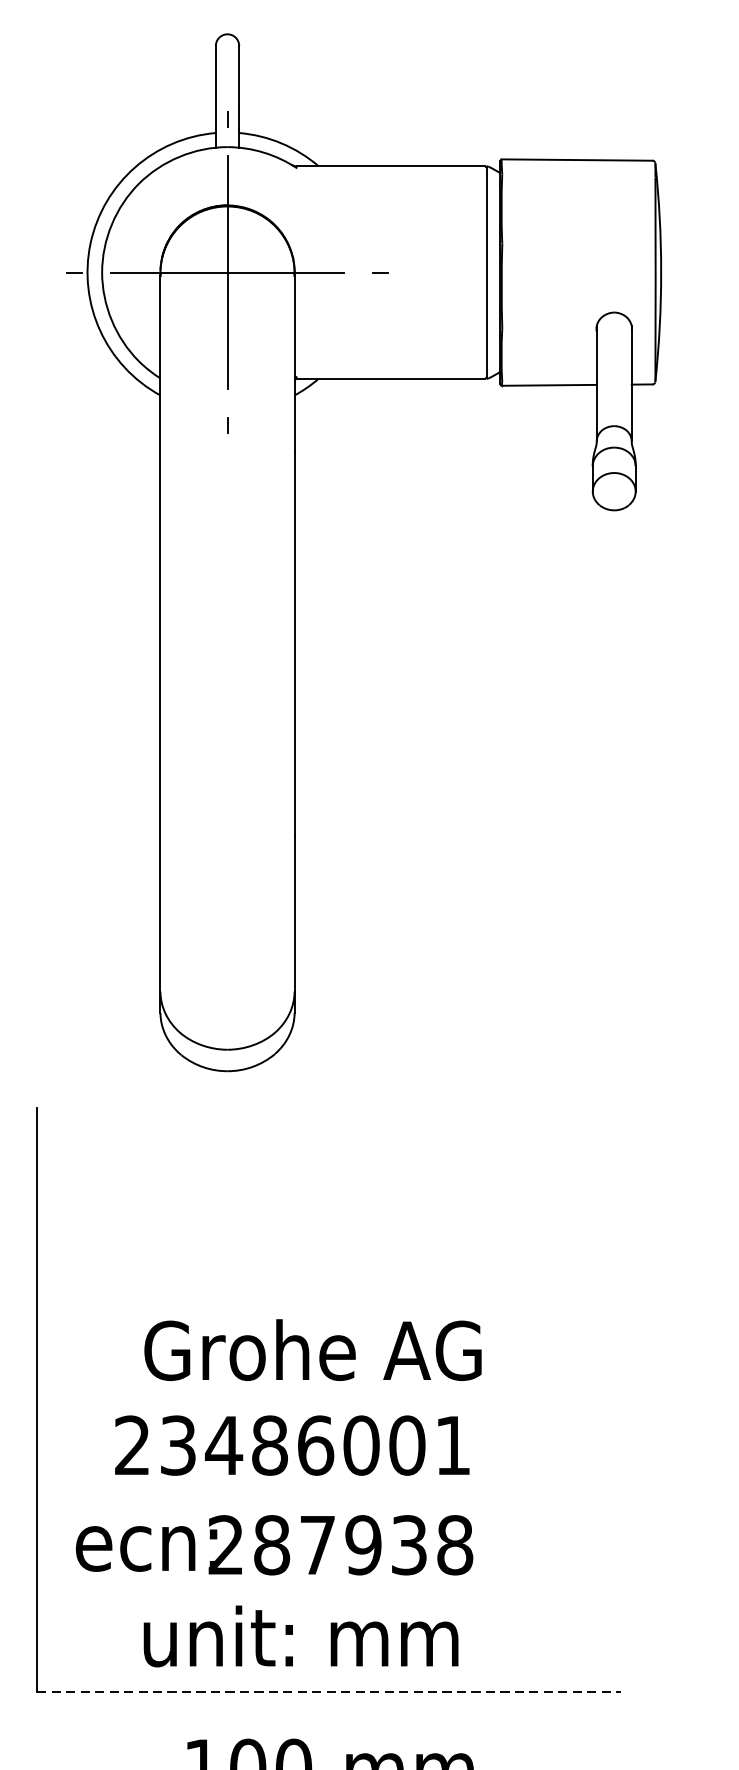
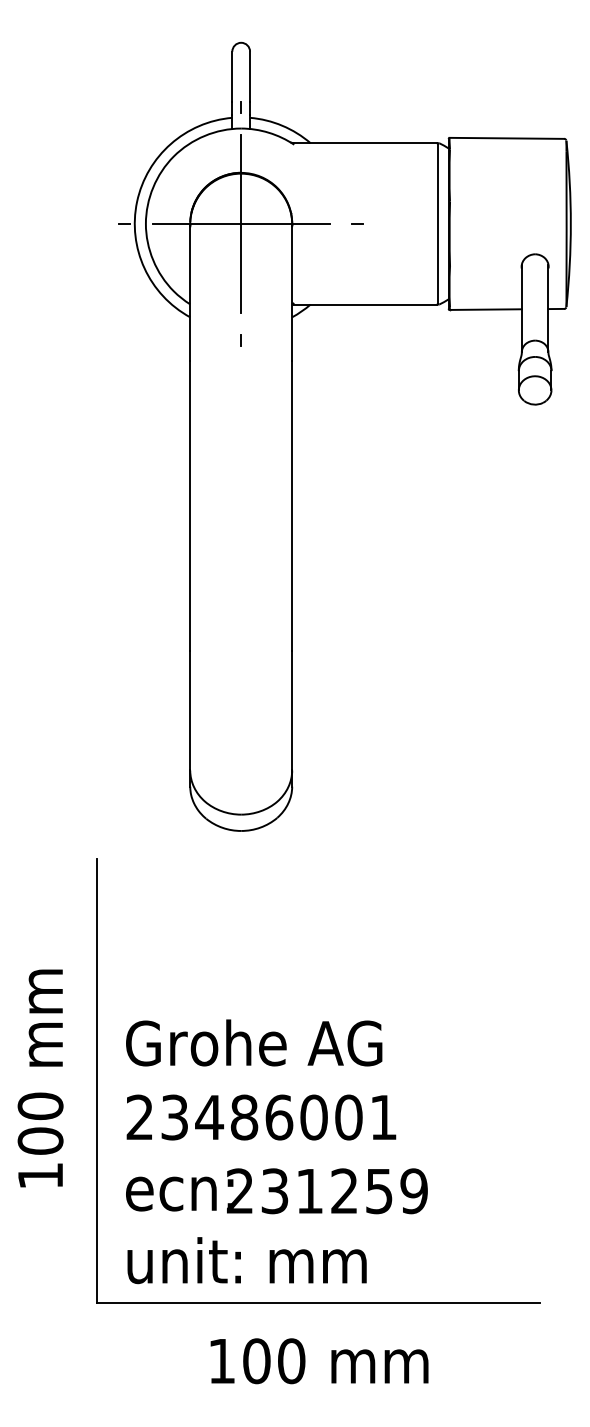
text: (313, 1349) -> (254, 1042), moved
text: (292, 1445) -> (261, 1117), moved
text: (363, 1545) -> (344, 1191), 287938 -> 231259
text: (300, 1636) -> (246, 1260), moved
line: (329, 1691) -> (318, 1302), dashed -> solid

